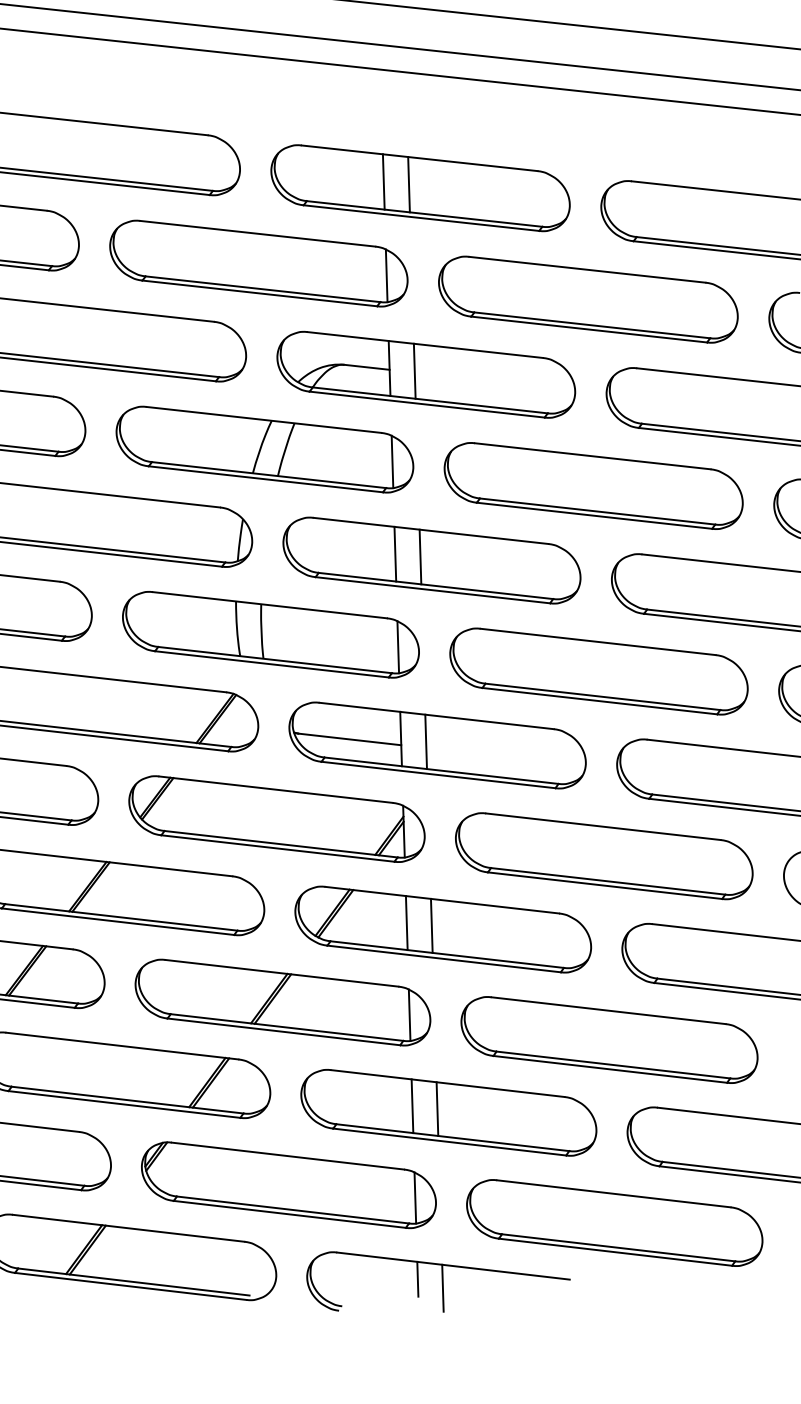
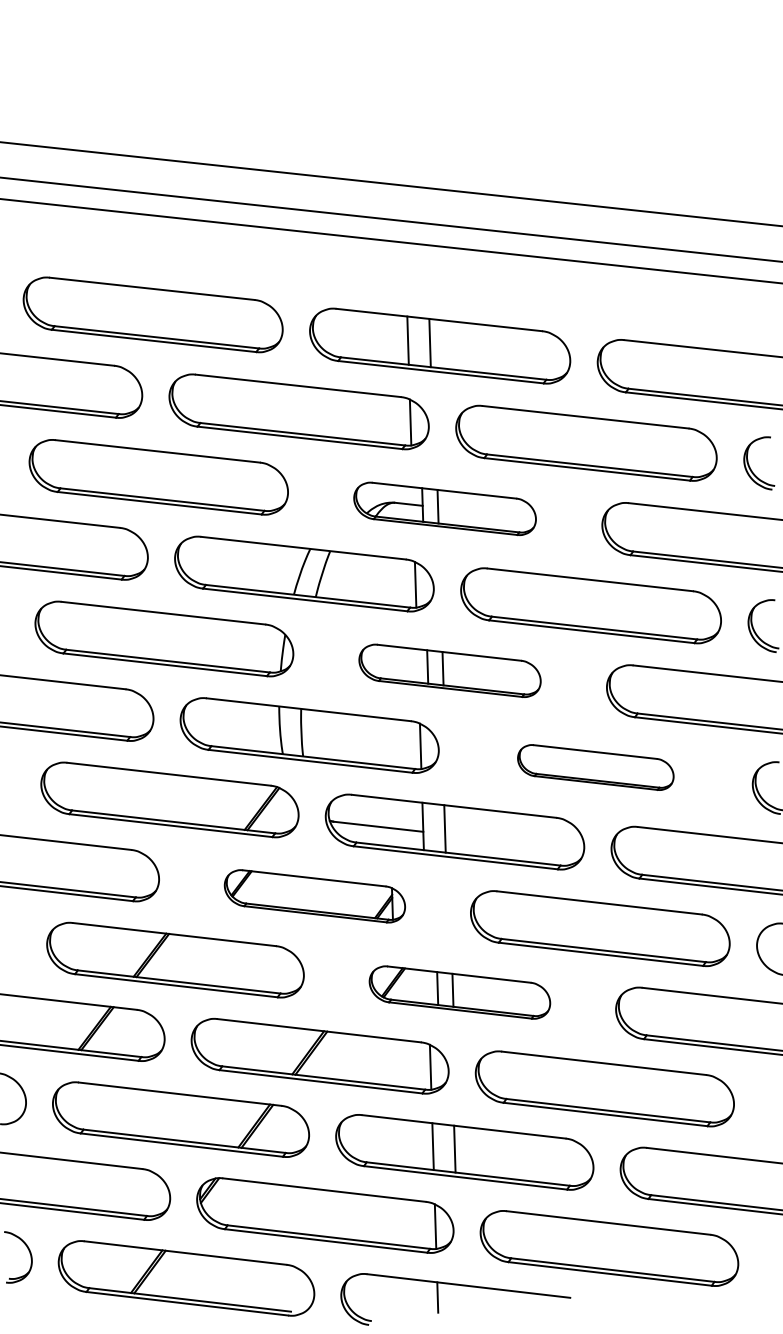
part: (425, 374) -> (444, 508), size x0.7
part: (431, 560) -> (449, 670), size x0.7
part: (598, 671) -> (595, 767), size x0.6
part: (276, 819) -> (314, 896), size x0.7
part: (442, 929) -> (459, 992), size x0.7
line: (442, 1287) -> (459, 1304), removed

